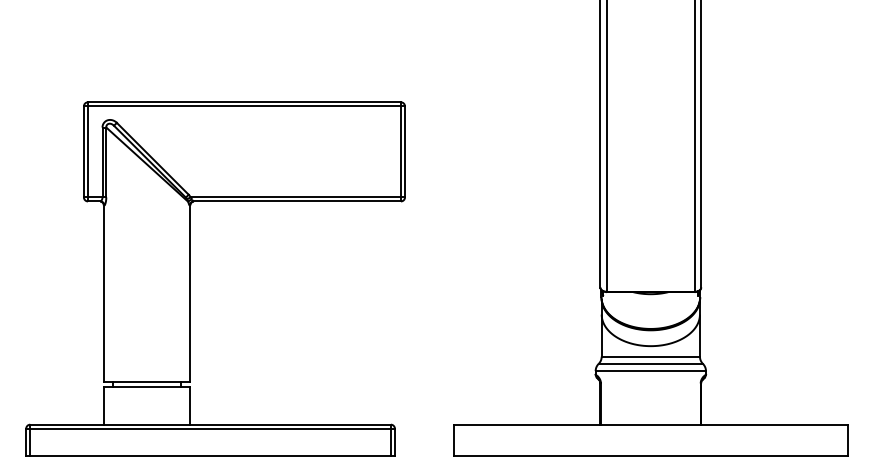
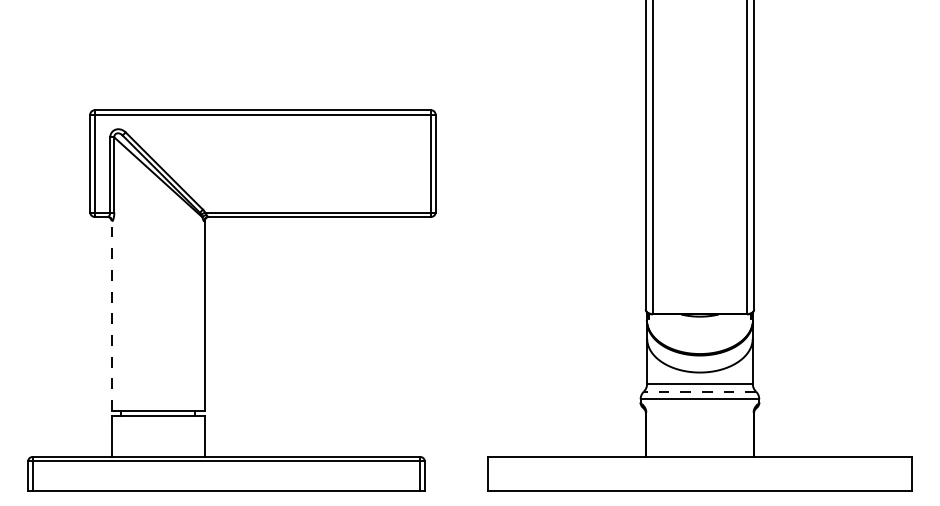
line: (103, 293) -> (111, 315), solid -> dashed
line: (650, 363) -> (699, 391), solid -> dashed

